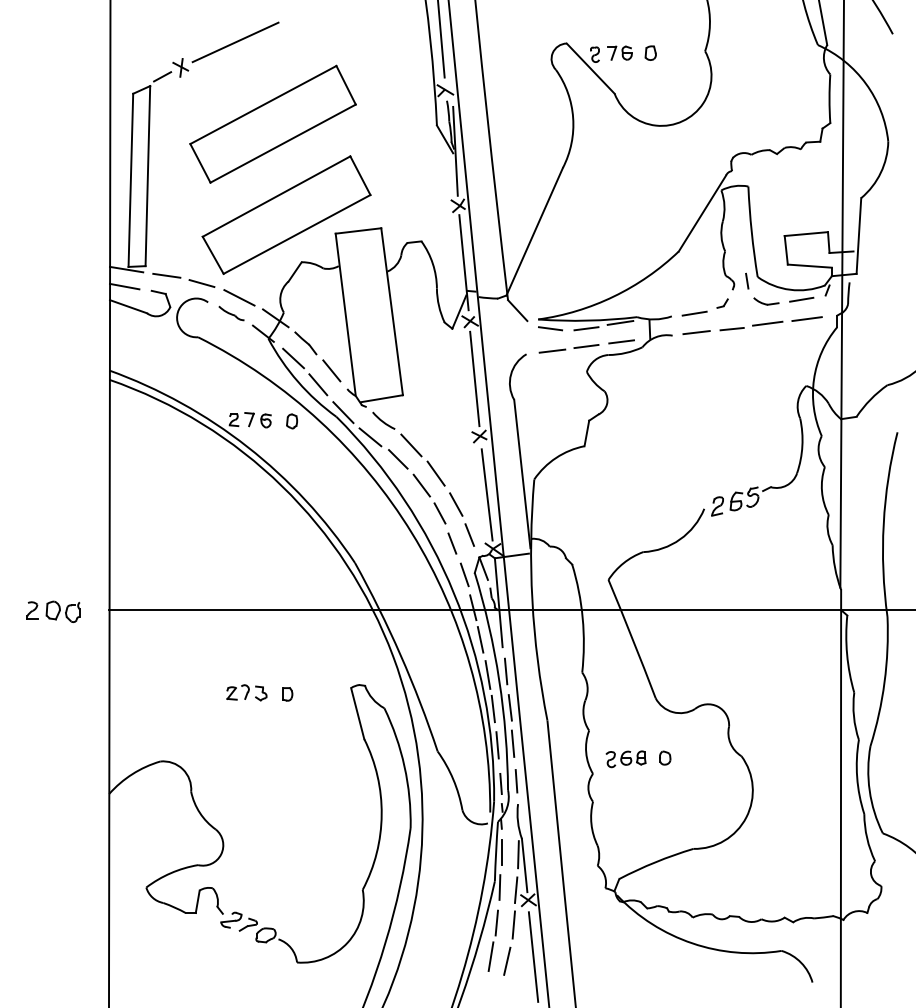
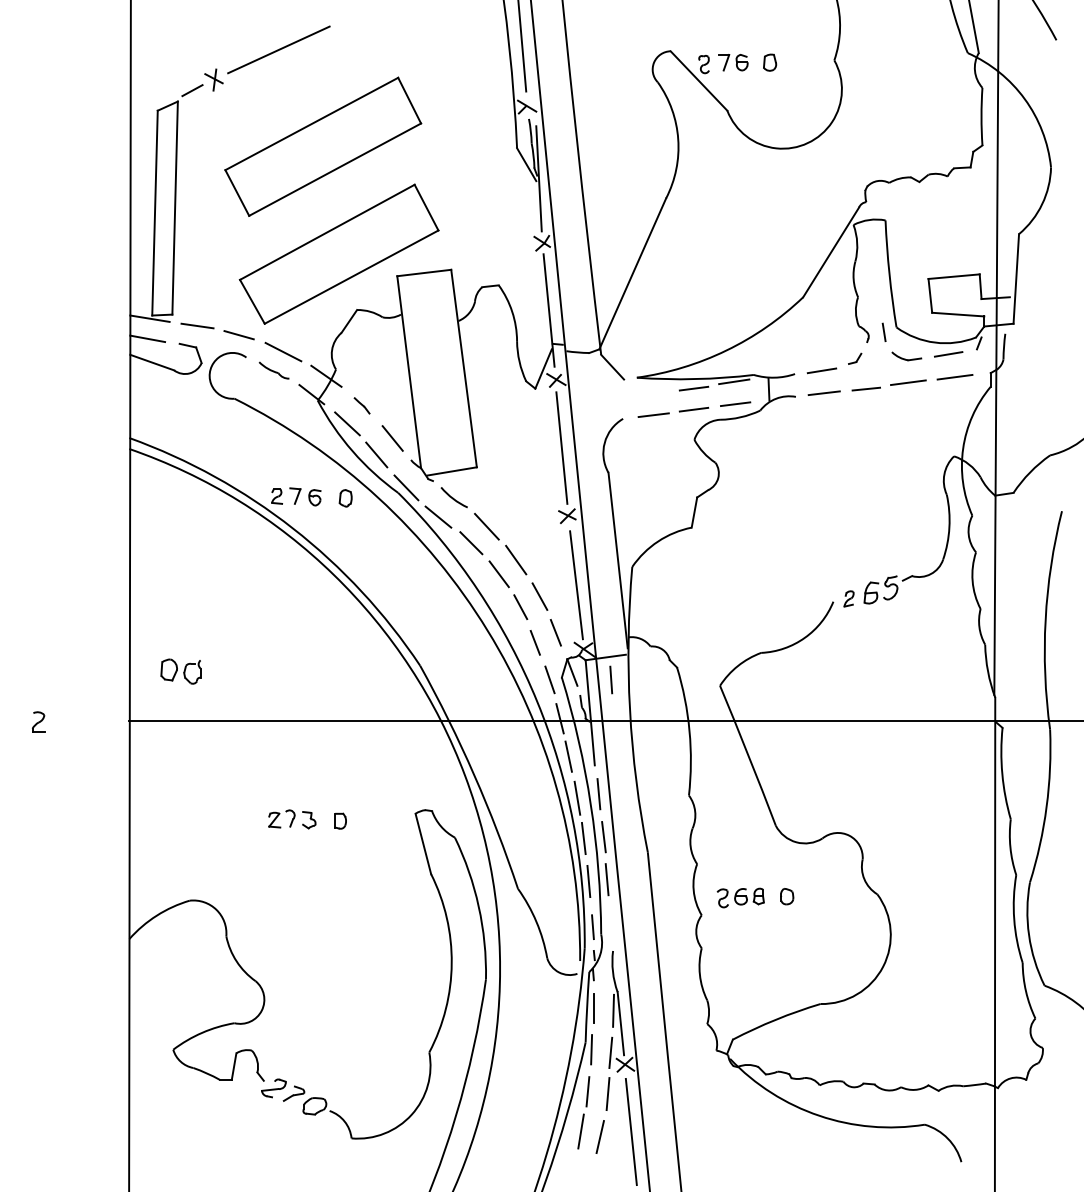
line: (550, 328) -> (651, 388), removed
part: (305, 342) -> (361, 405), size x0.6
part: (717, 506) -> (848, 598), size x0.7
part: (62, 611) -> (180, 671), moved
line: (516, 780) -> (611, 679), moved

